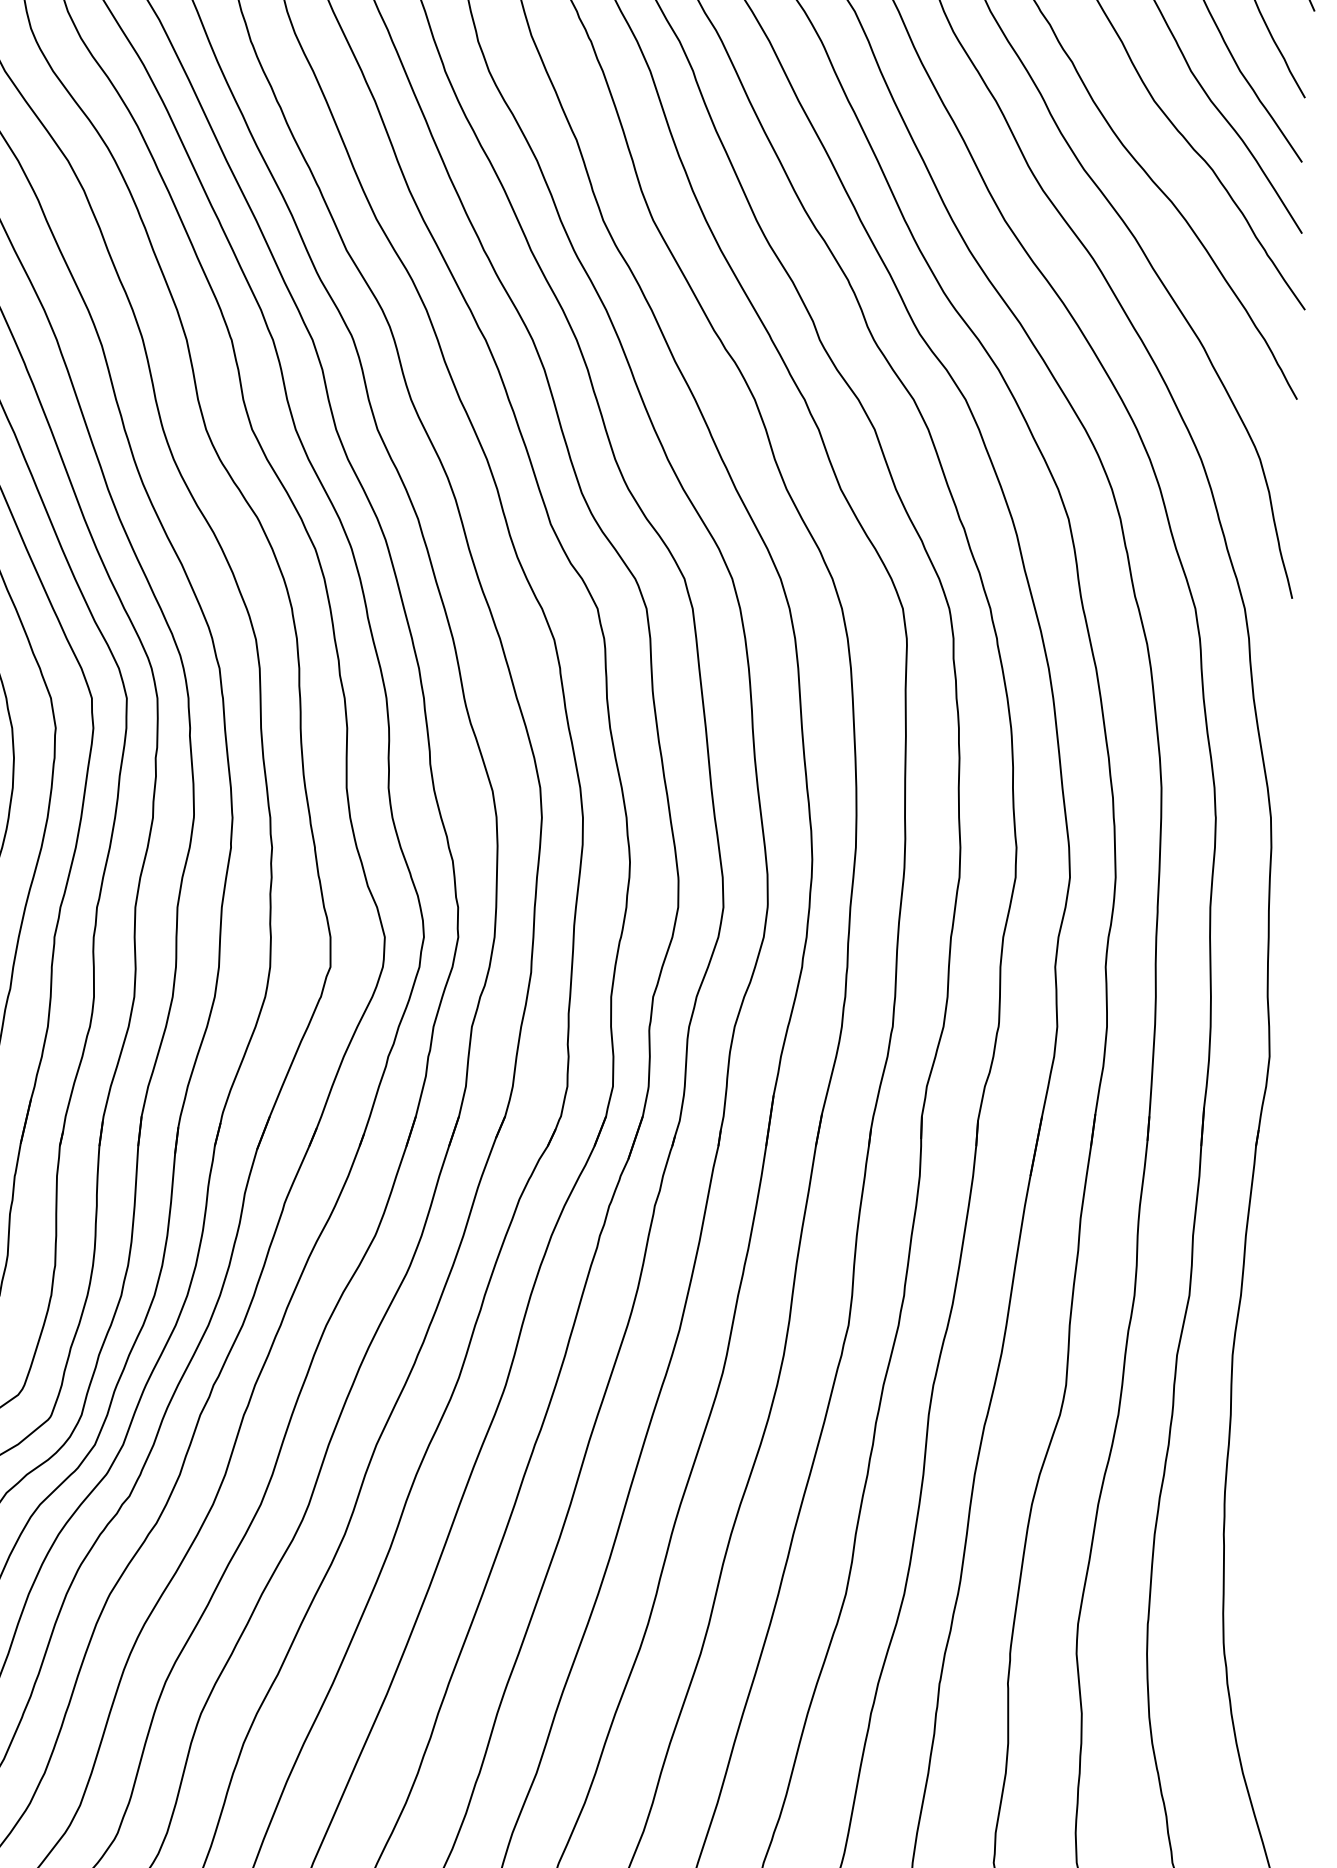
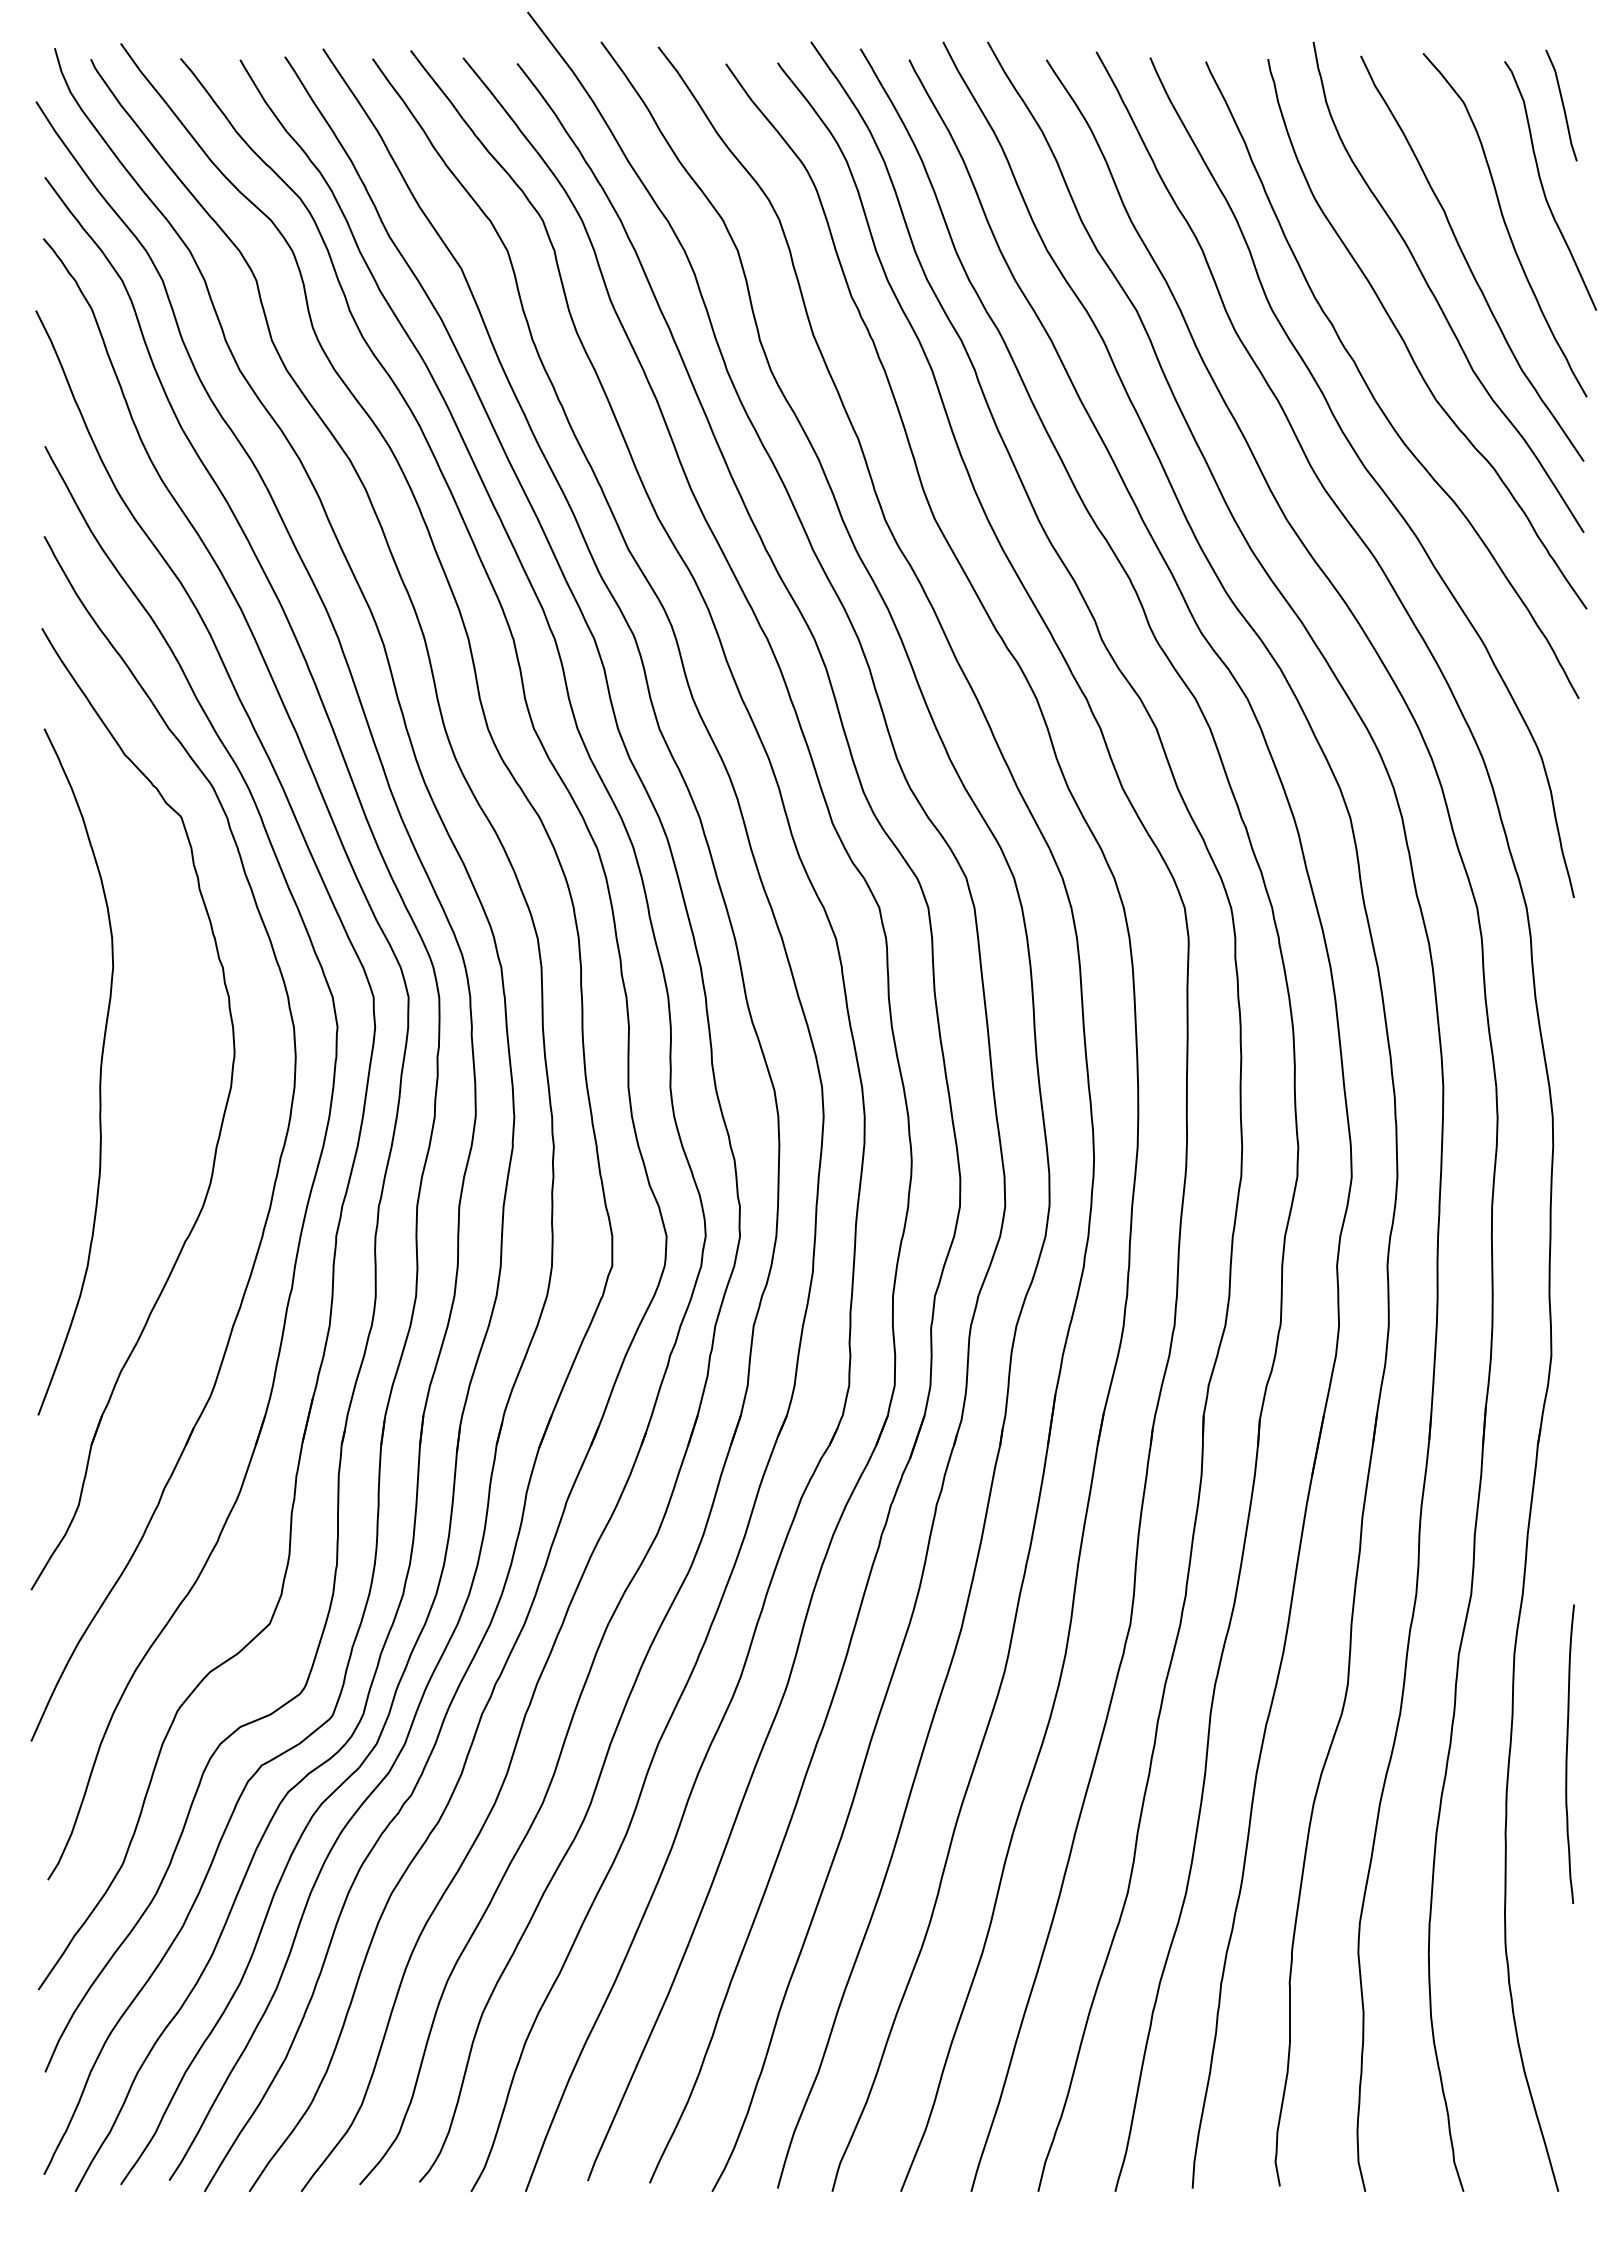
curve: (1285, 1454) -> (1567, 1753), added

